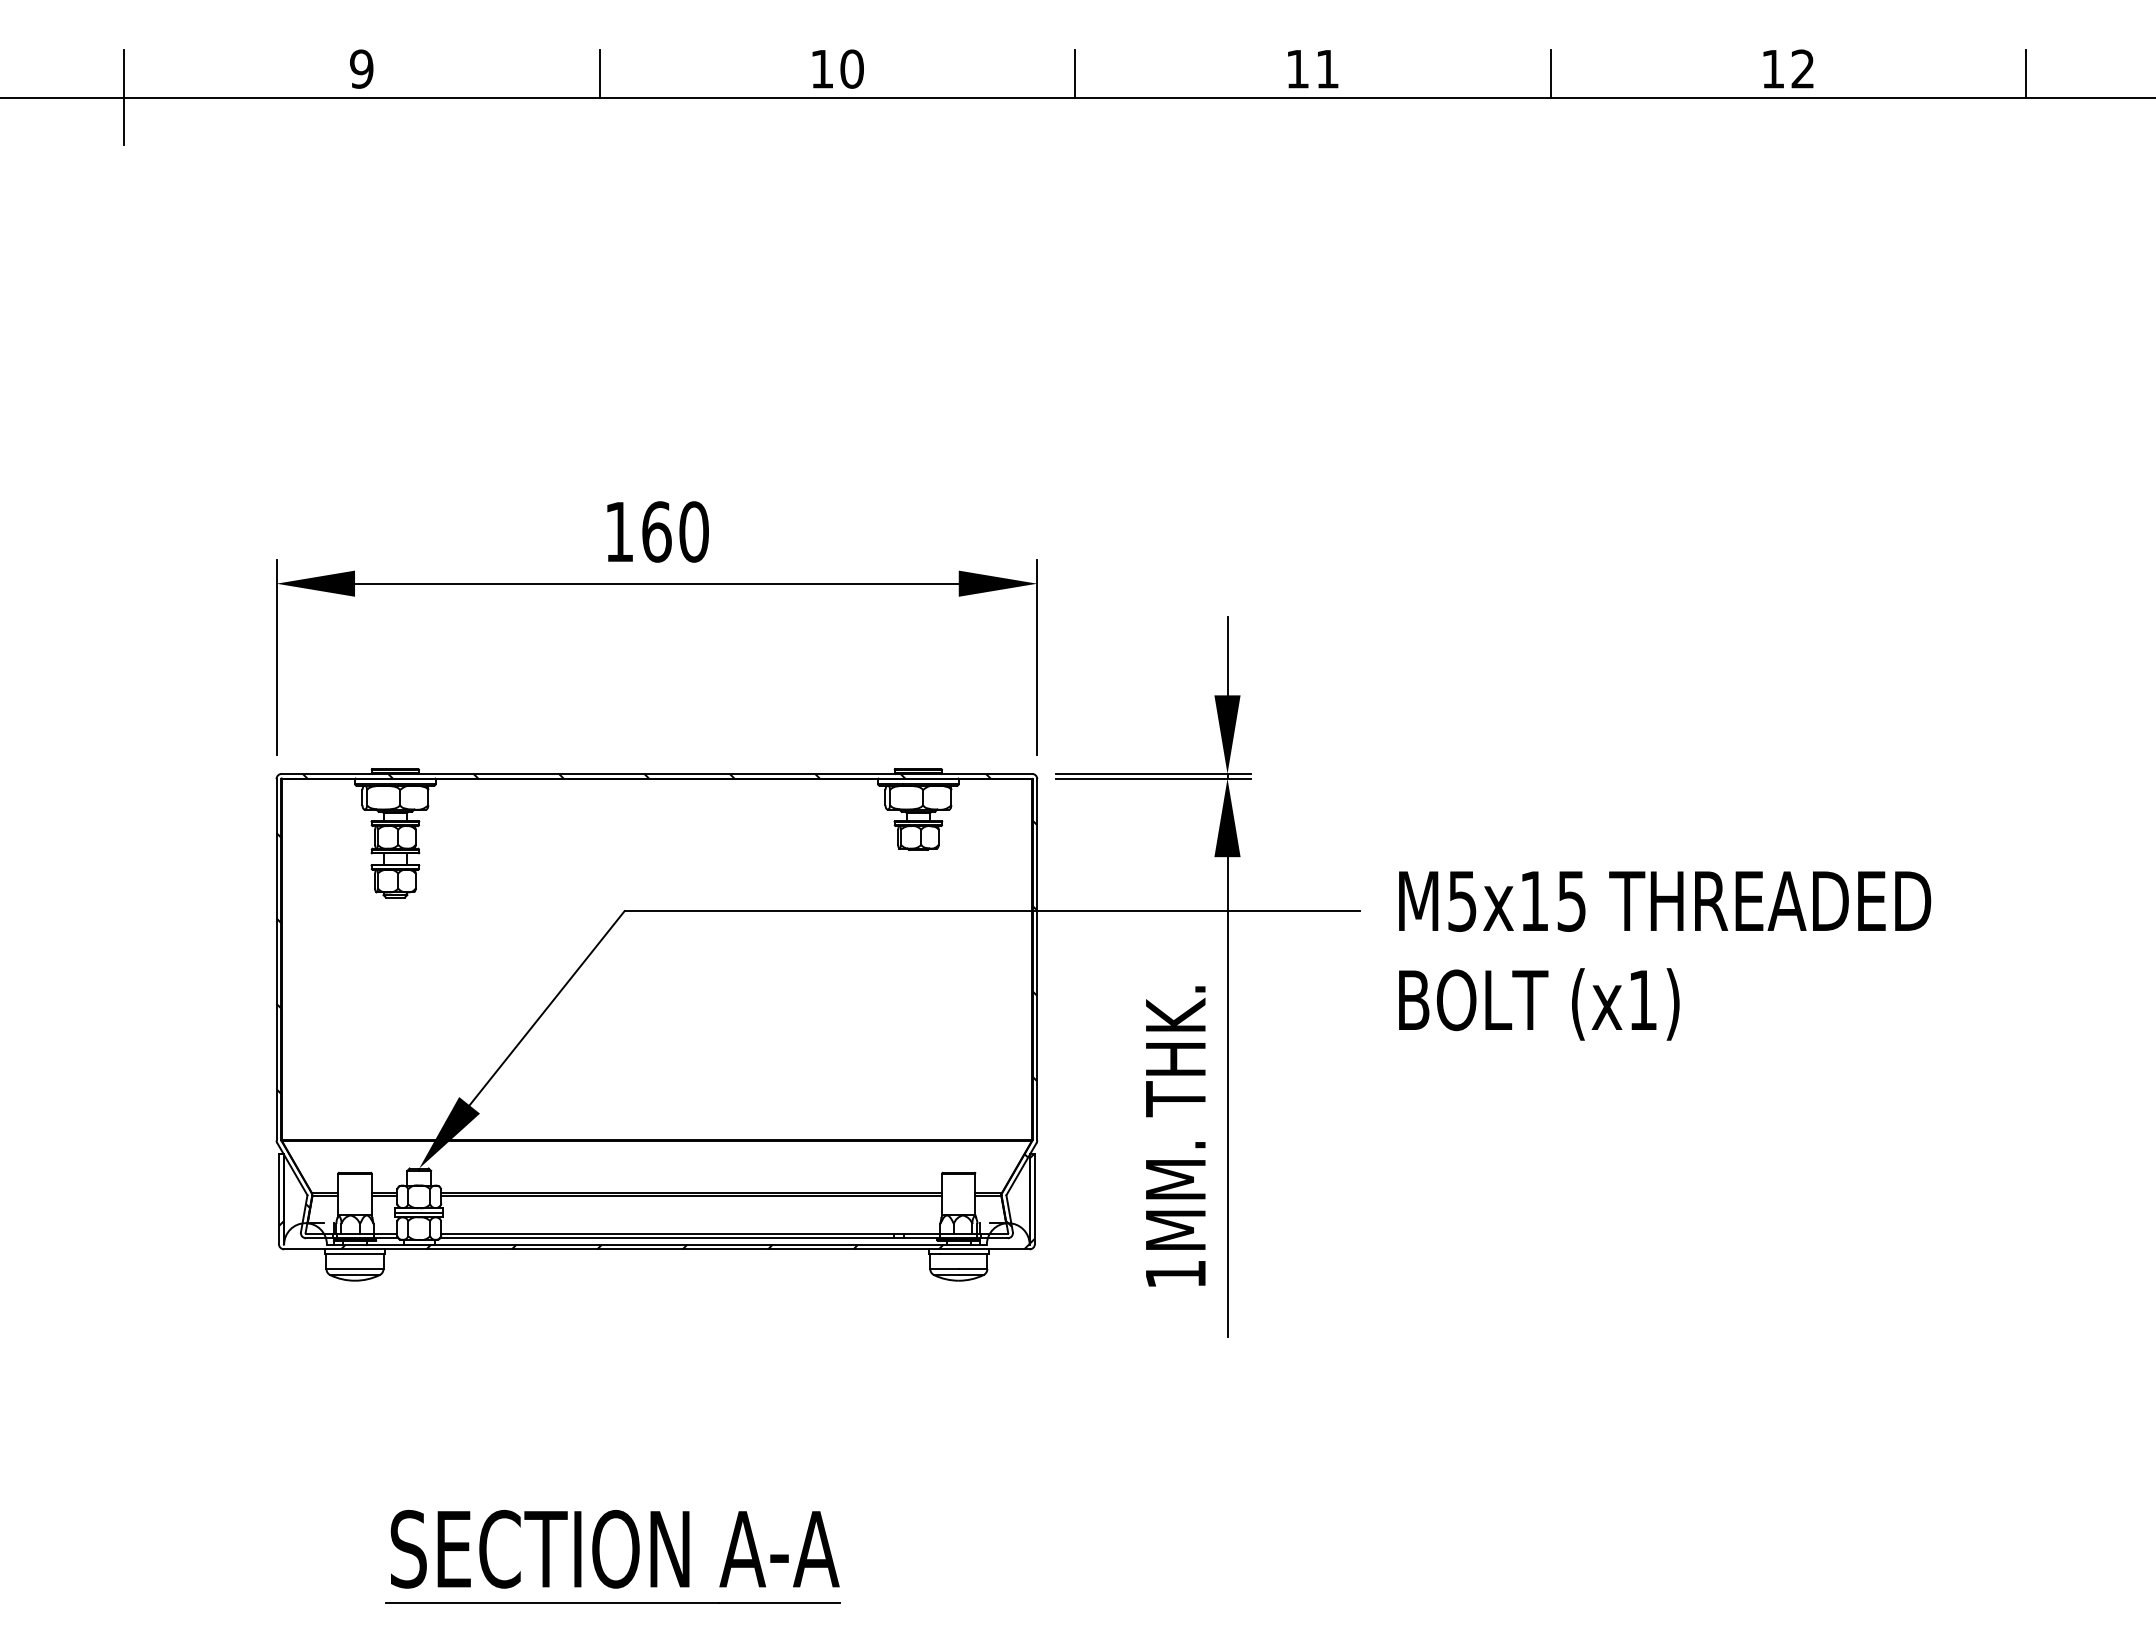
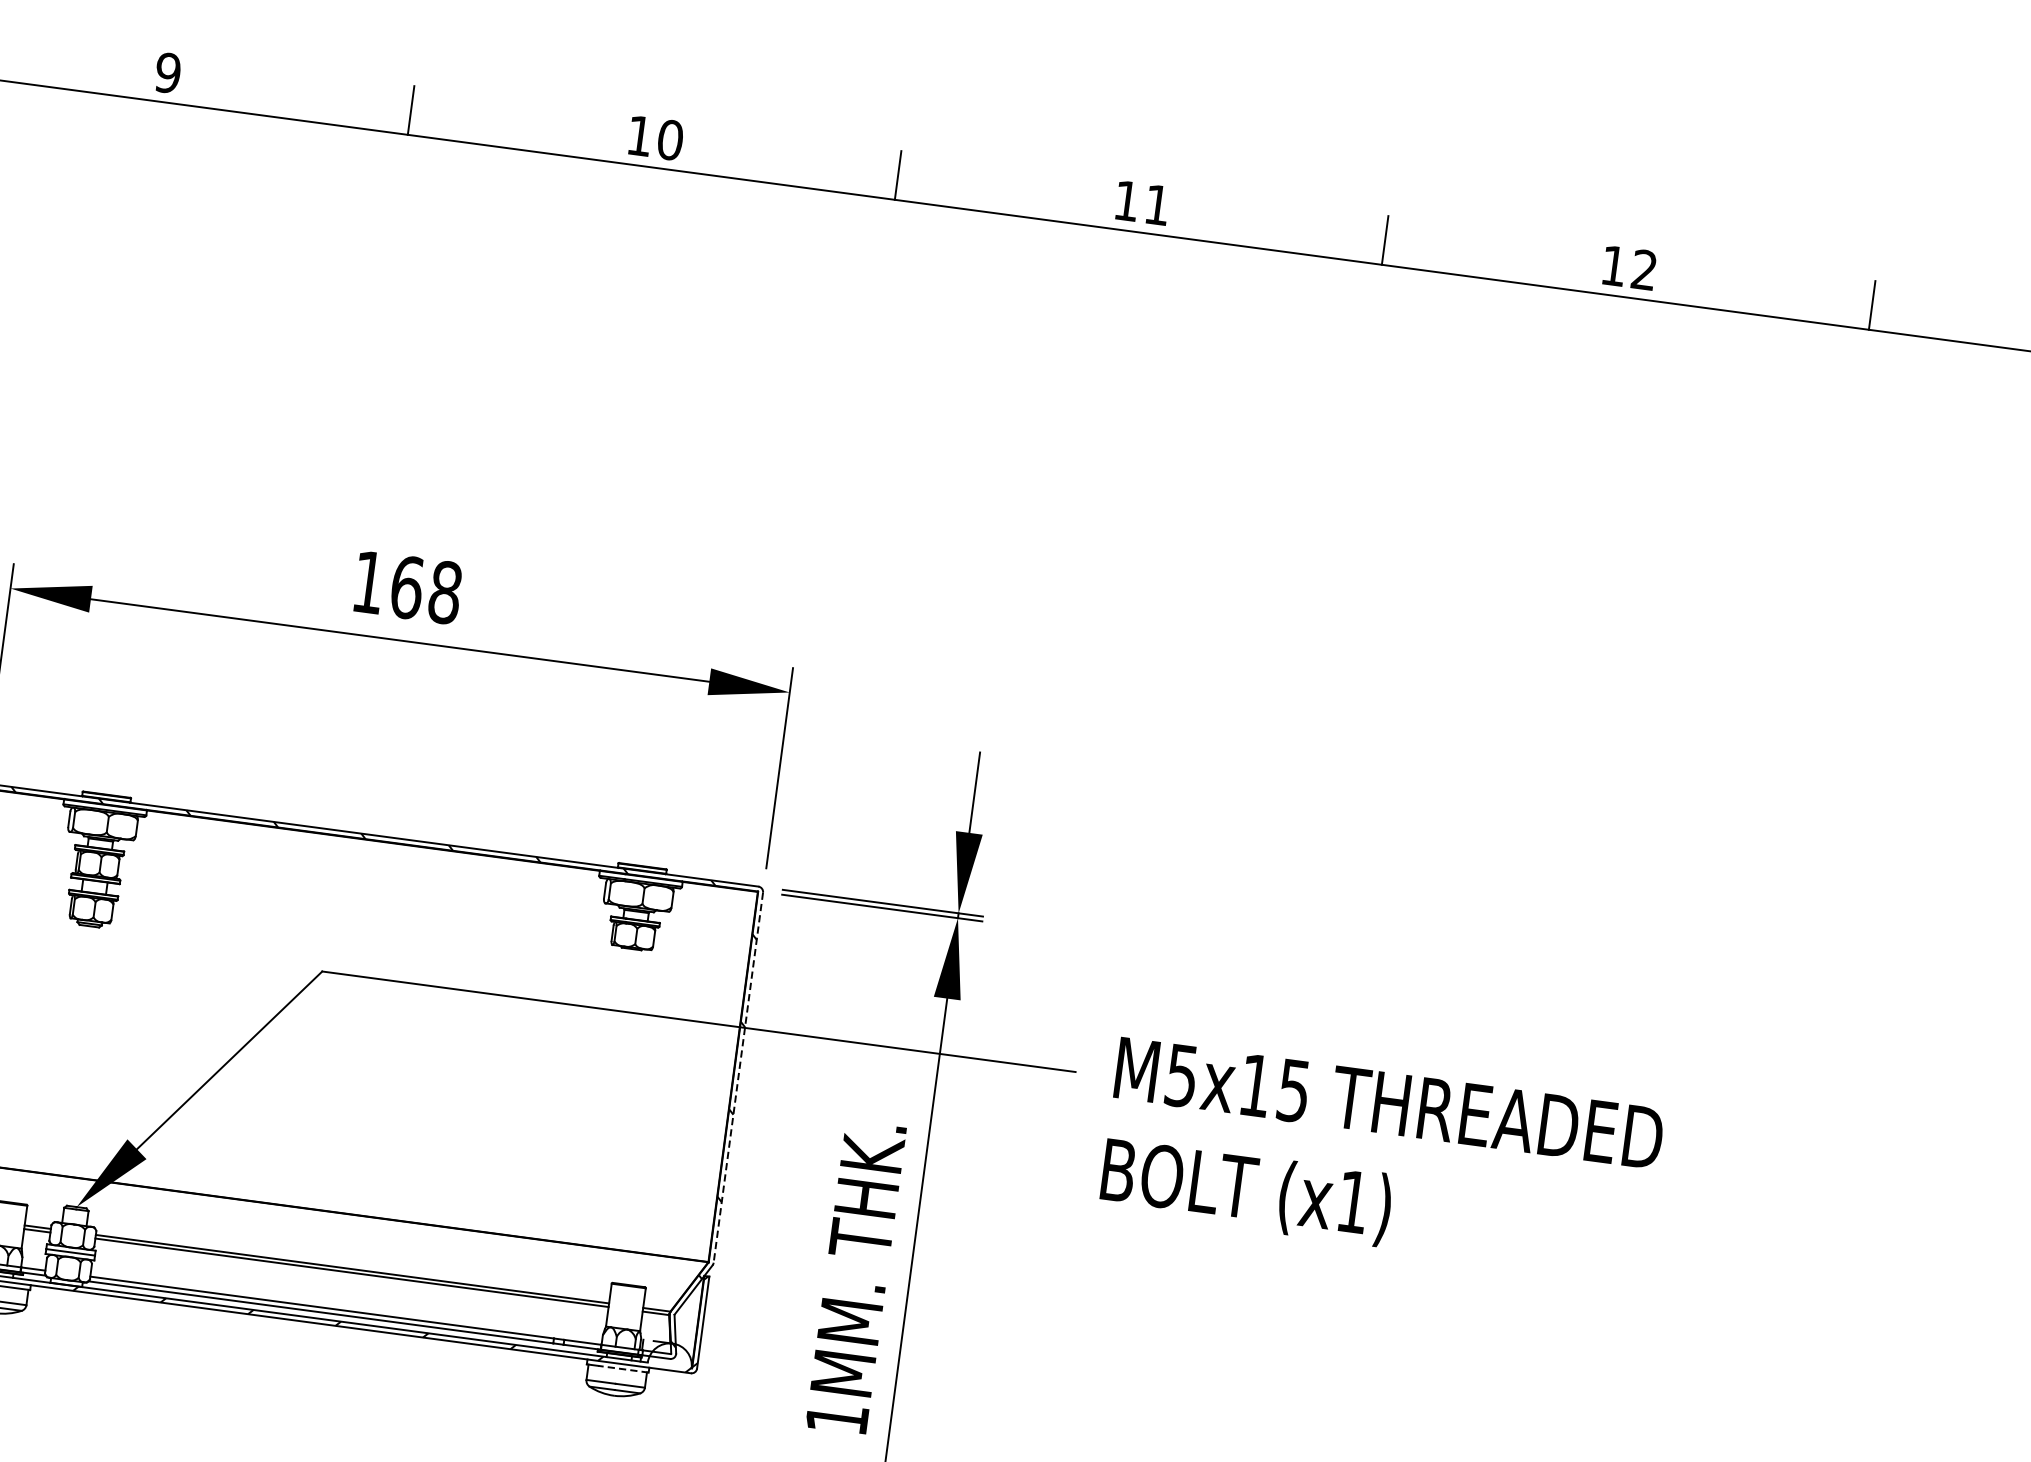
text: (693, 531) -> (444, 592), 160 -> 168
line: (1037, 959) -> (738, 1077), solid -> dashed
line: (964, 1254) -> (623, 1369), solid -> dashed

